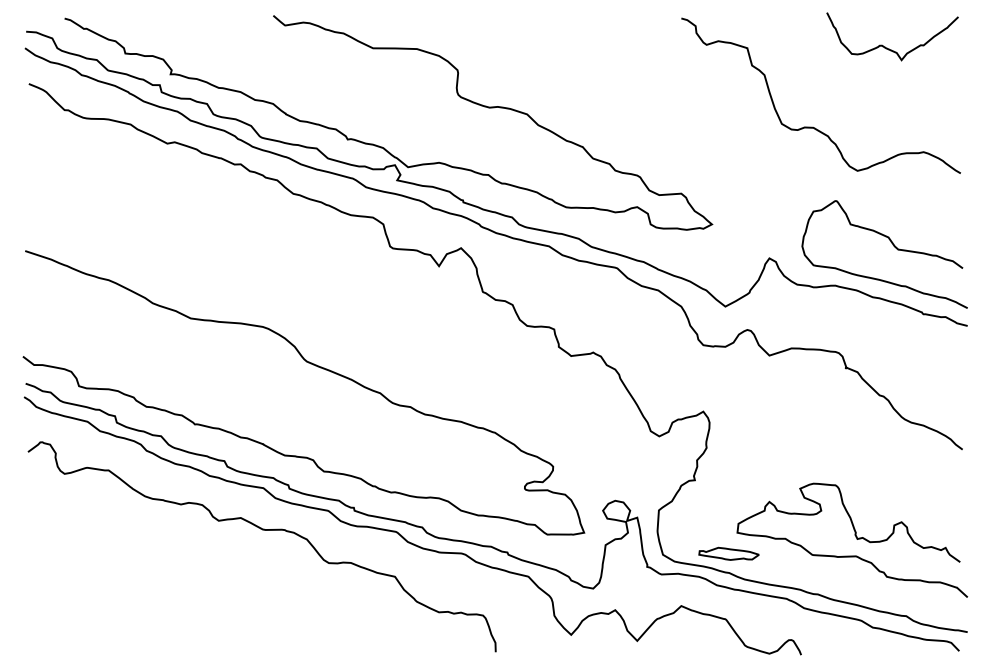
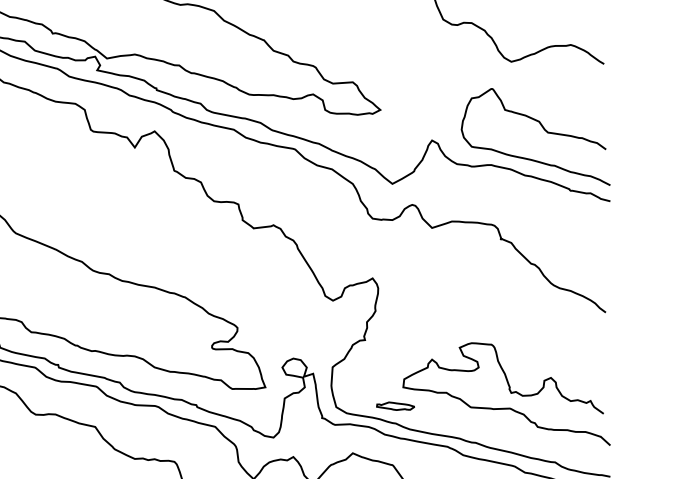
part: (728, 553) -> (395, 406), size x0.7

